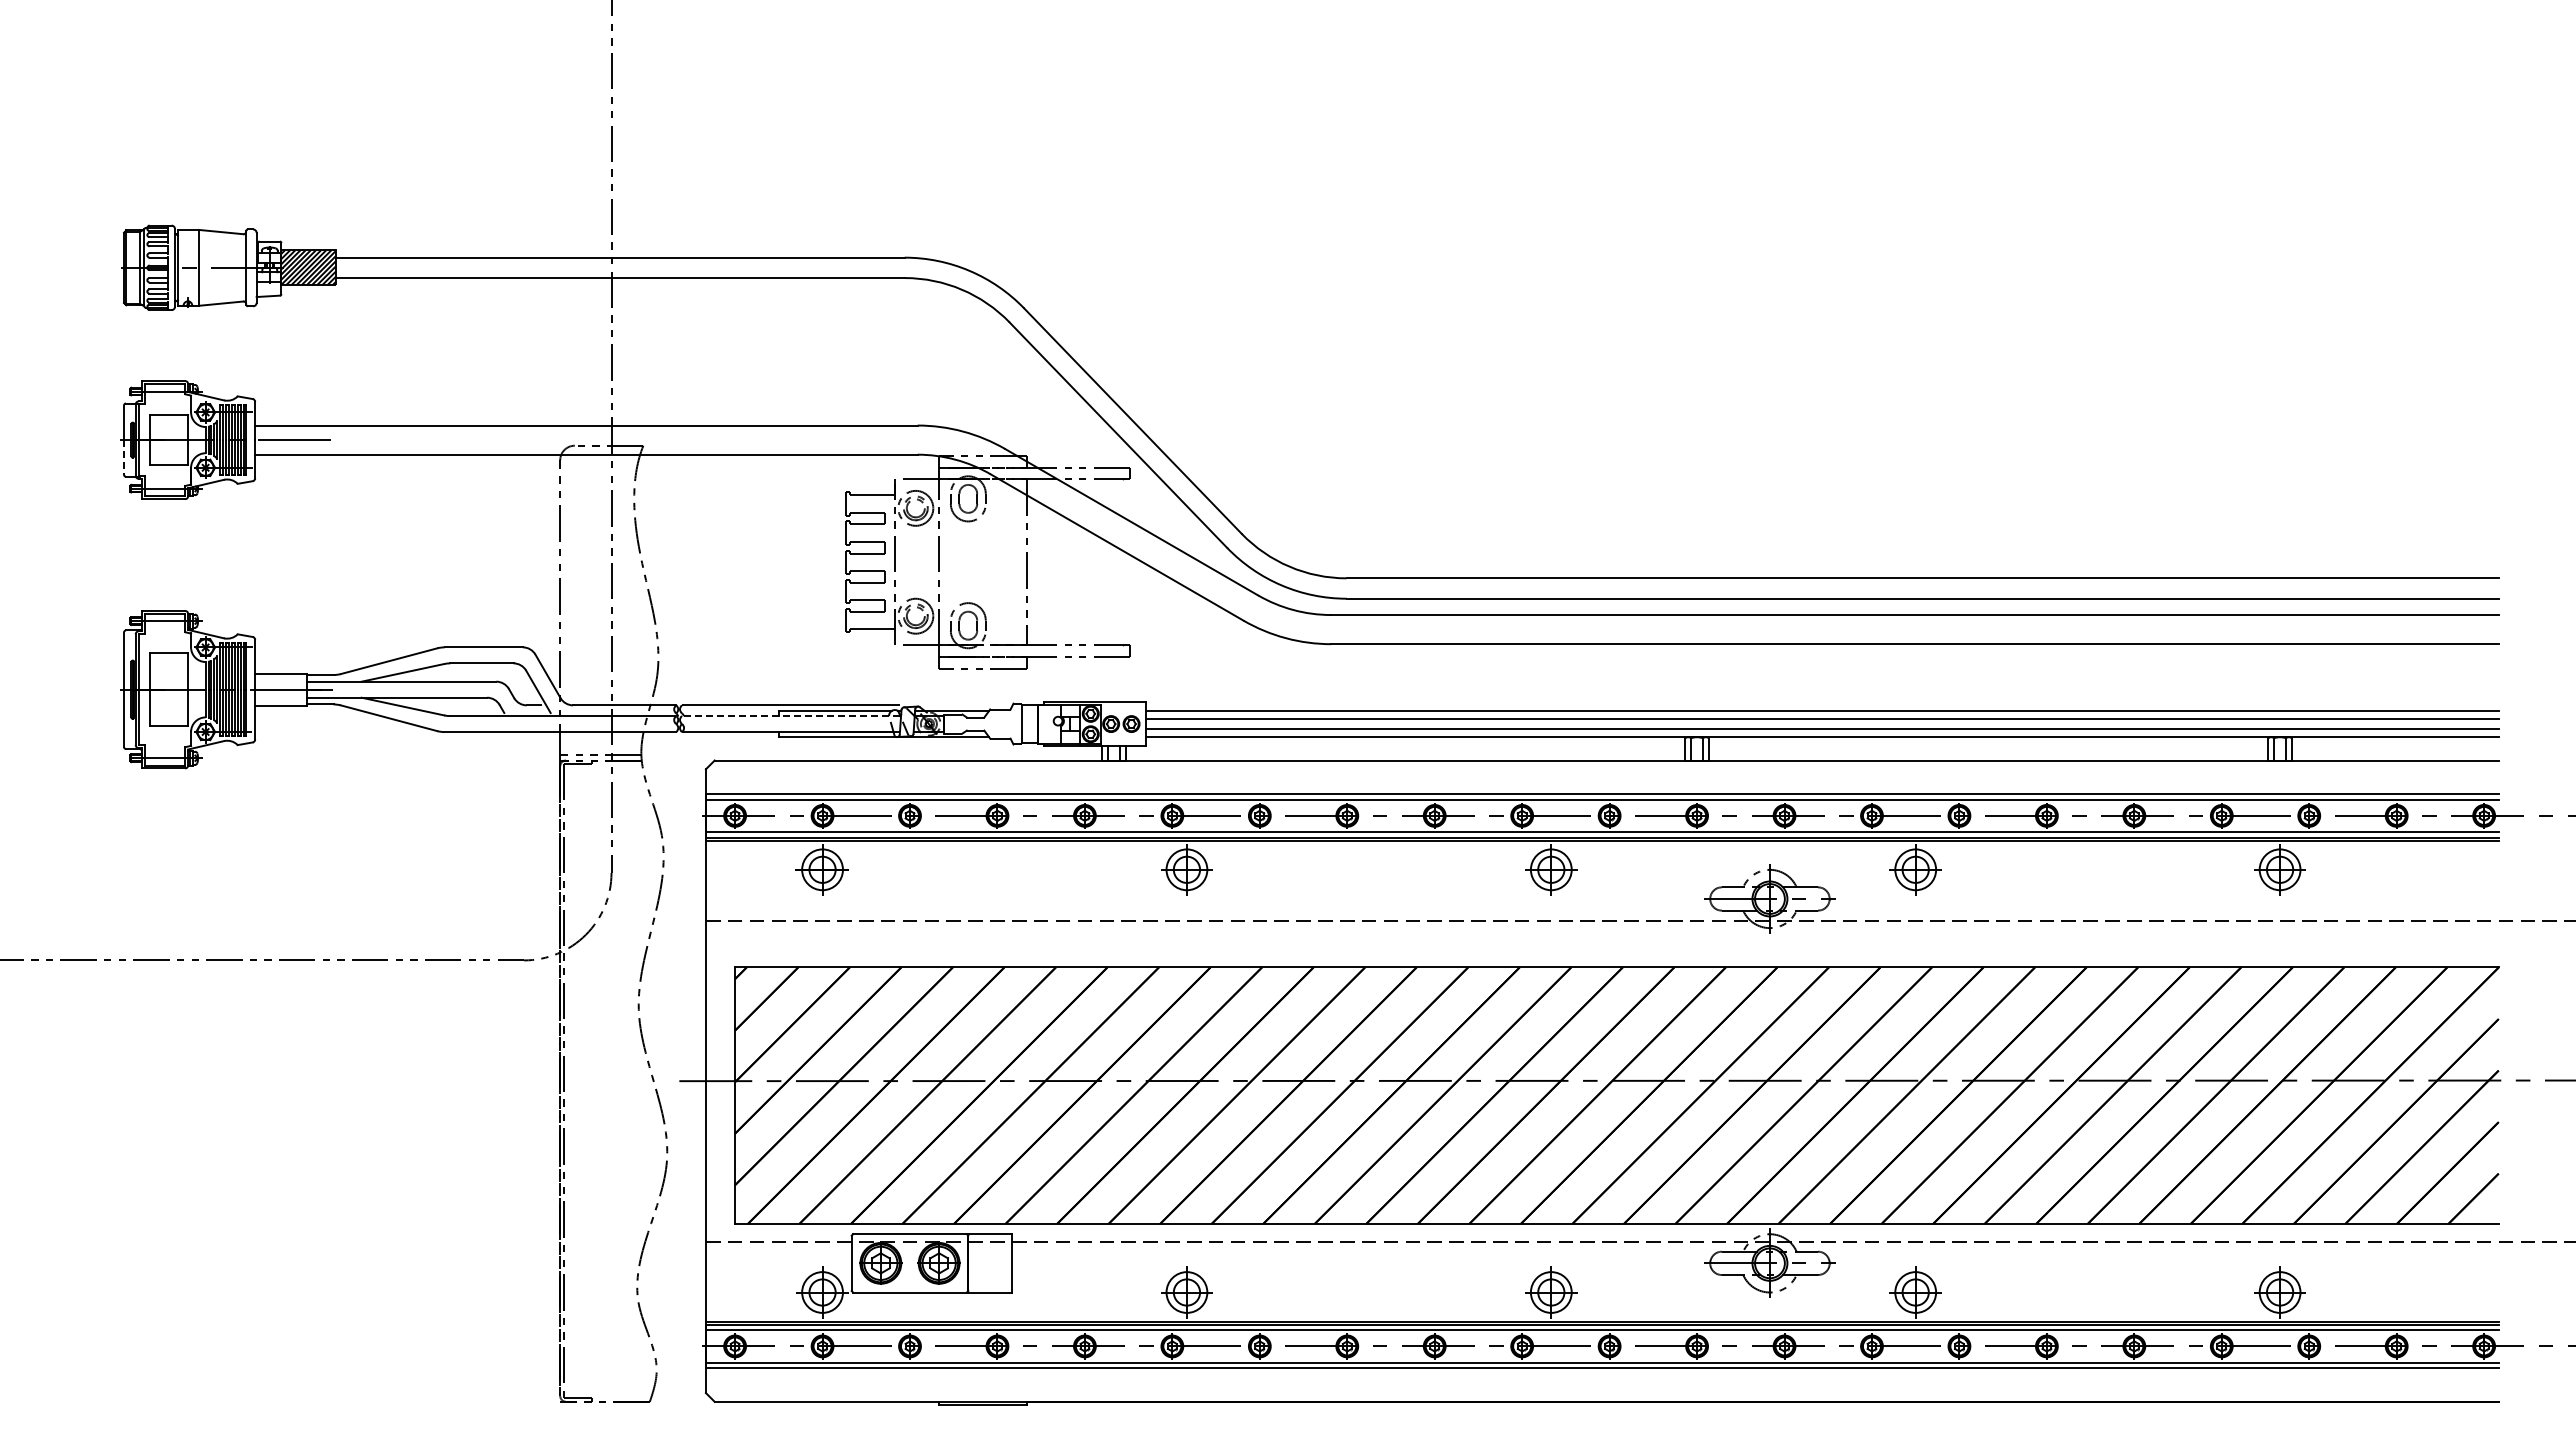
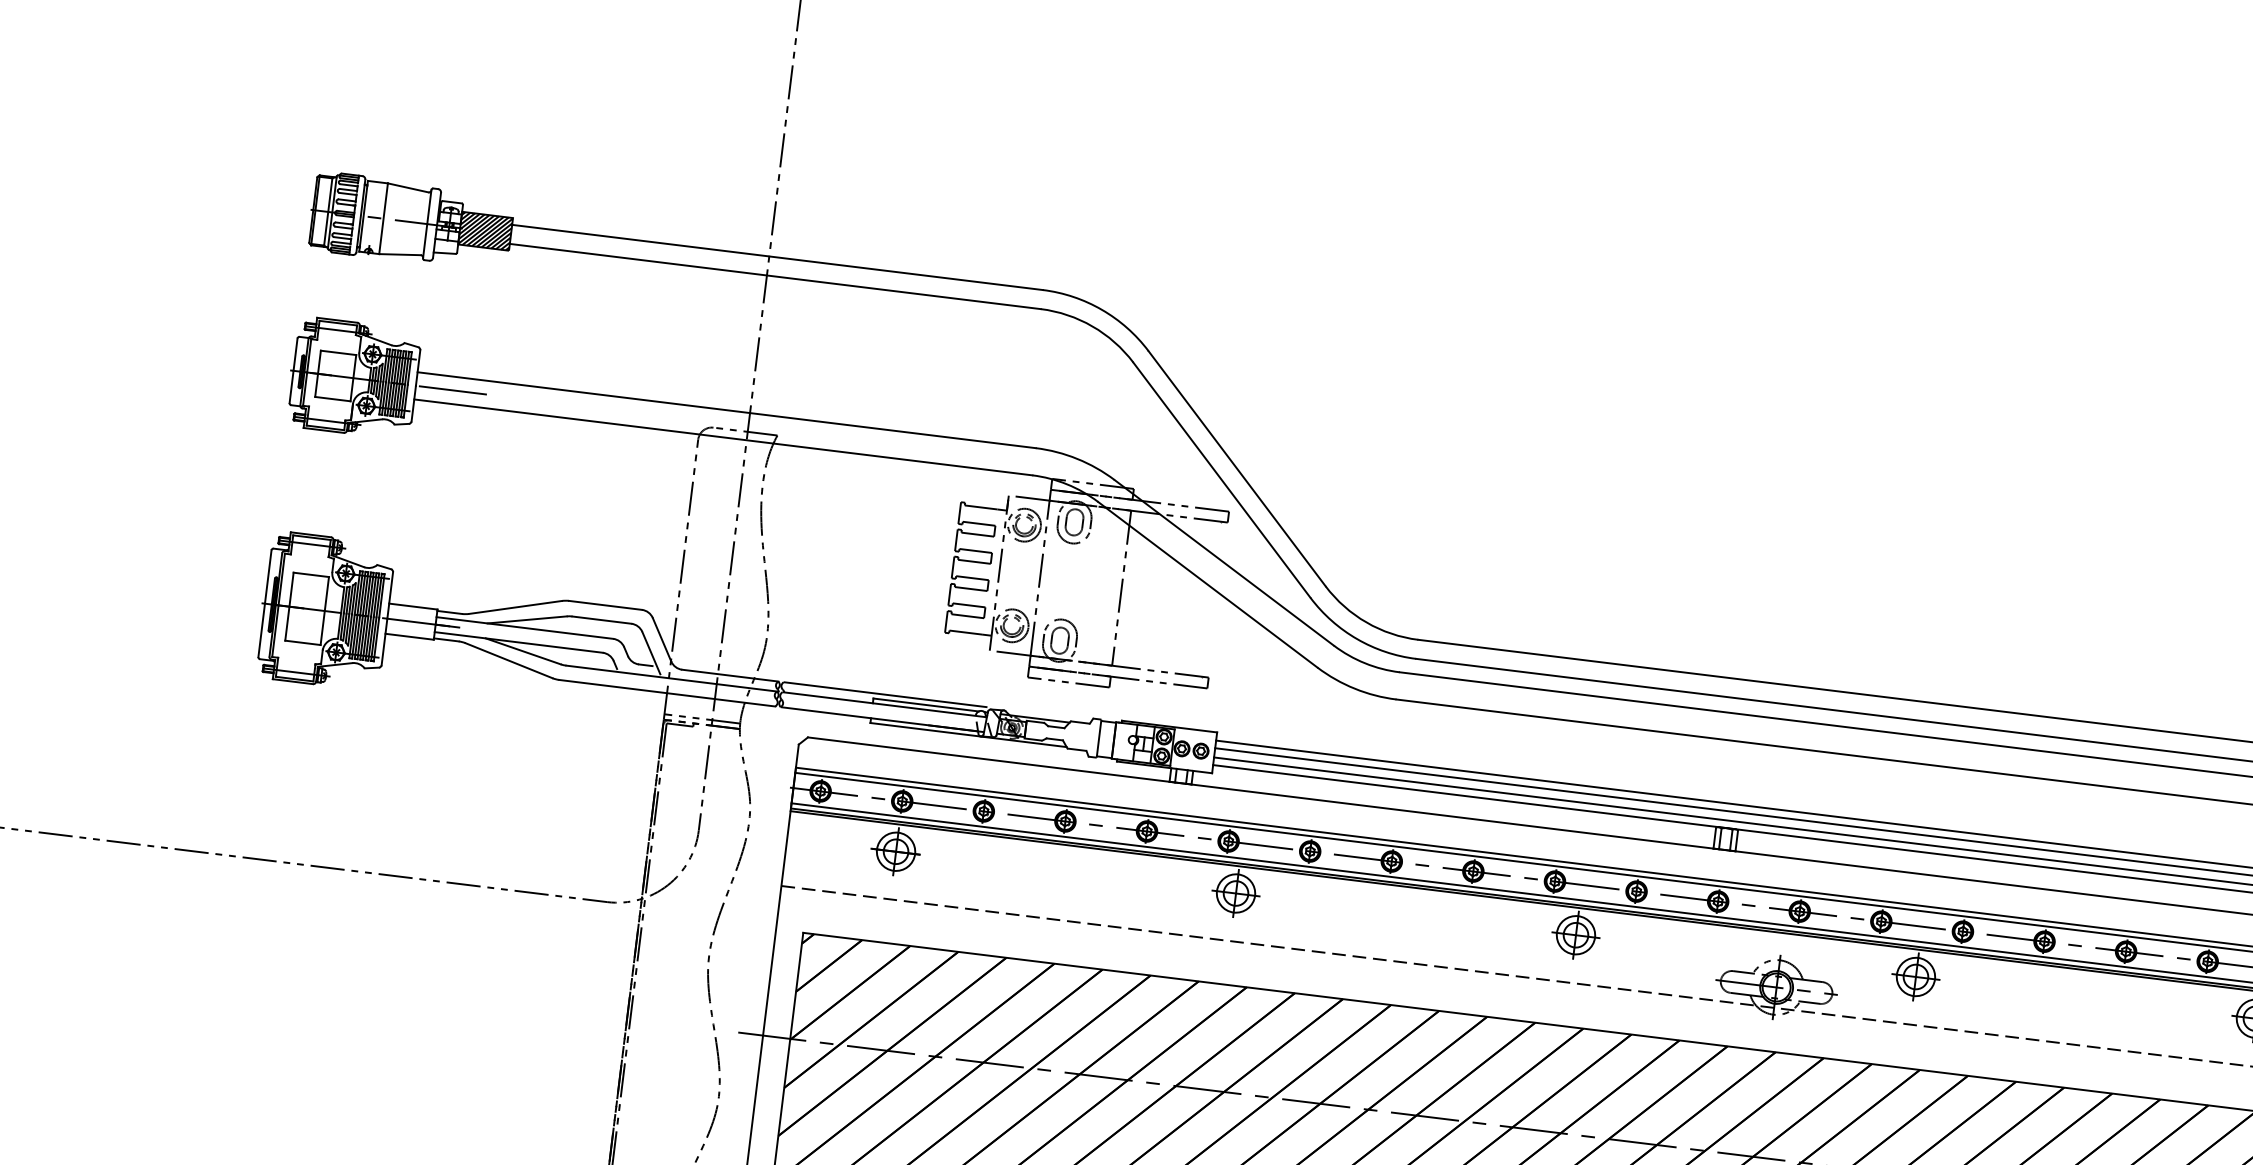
line: (124, 457) -> (292, 387), dashed -> solid
line: (790, 716) -> (883, 705), dashed -> solid

